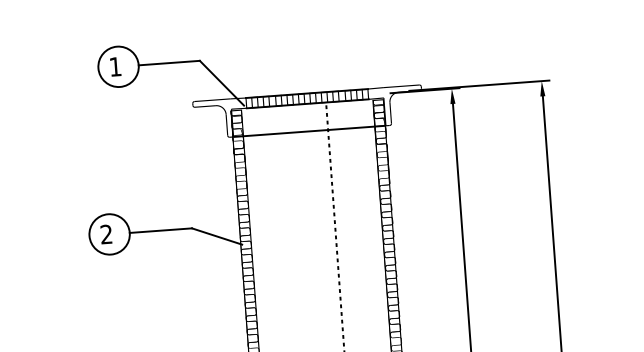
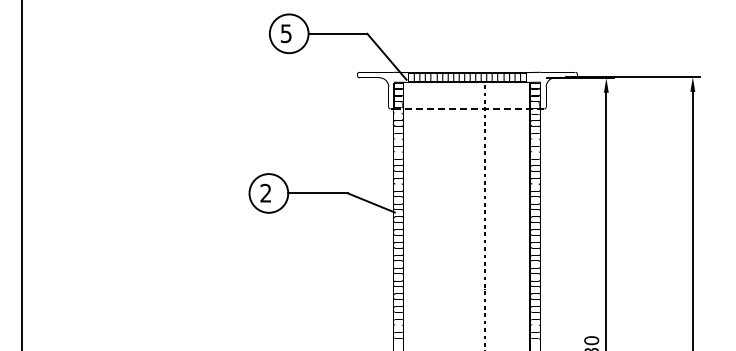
text: (114, 66) -> (285, 33), 1 -> 5
line: (309, 130) -> (467, 108), solid -> dashed

